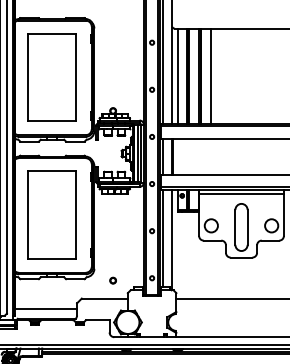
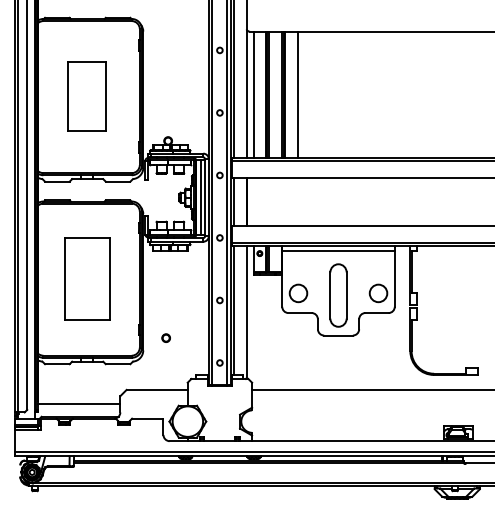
part: (51, 77) -> (86, 96), size x0.6
part: (51, 214) -> (86, 278), size x0.7
part: (112, 280) -> (165, 337), moved

